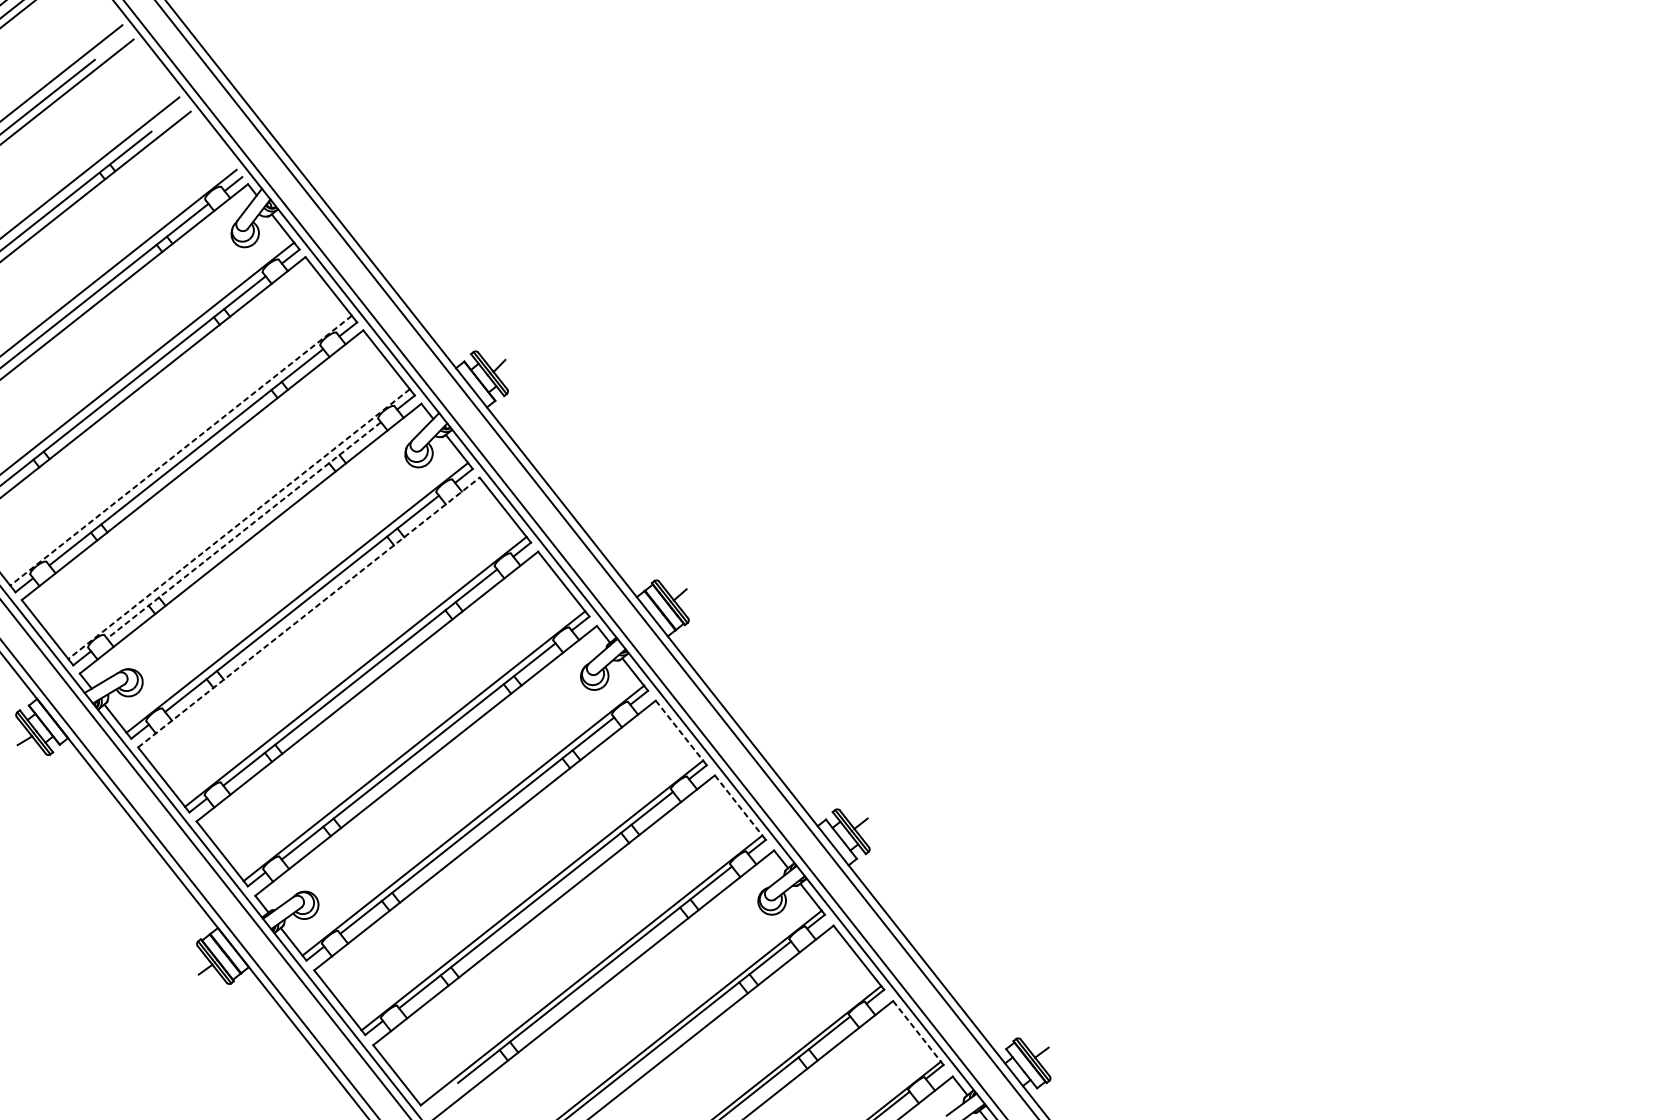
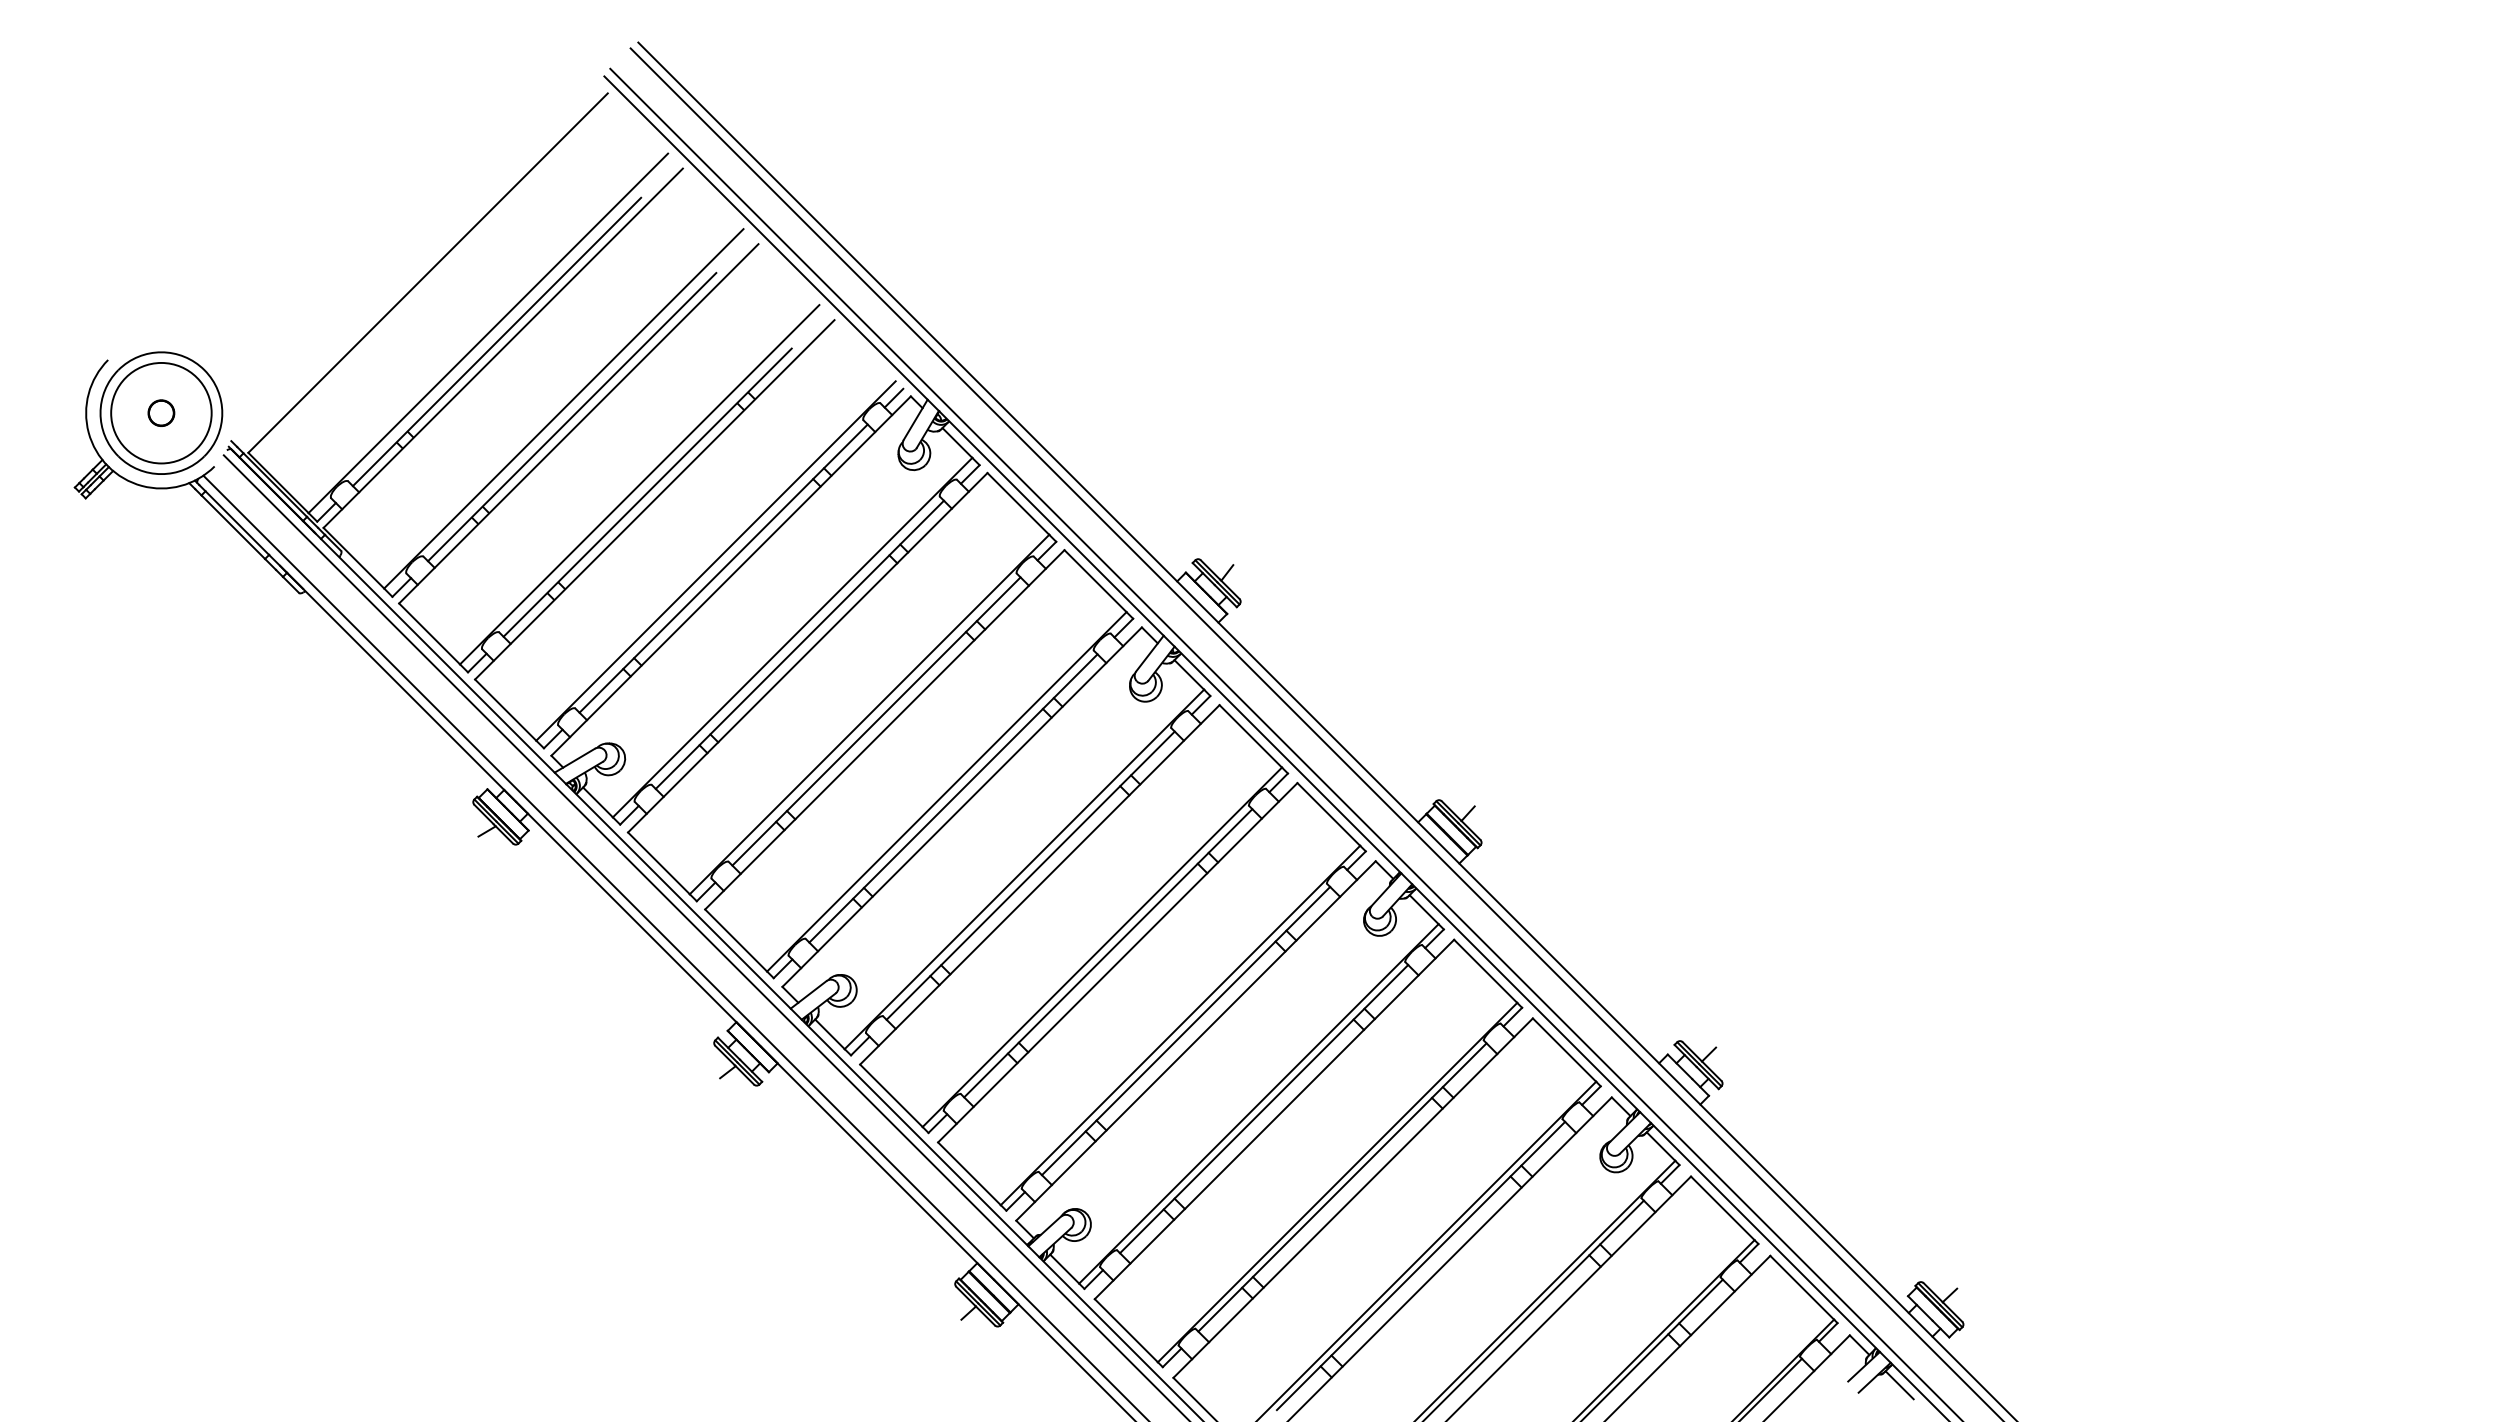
line: (181, 450) -> (869, 714), dashed -> solid
line: (238, 524) -> (946, 792), dashed -> solid
line: (244, 530) -> (953, 798), dashed -> solid
line: (309, 612) -> (1040, 884), dashed -> solid
line: (679, 730) -> (1485, 971), dashed -> solid
line: (738, 805) -> (1564, 1050), dashed -> solid
line: (917, 1032) -> (1802, 1288), dashed -> solid

